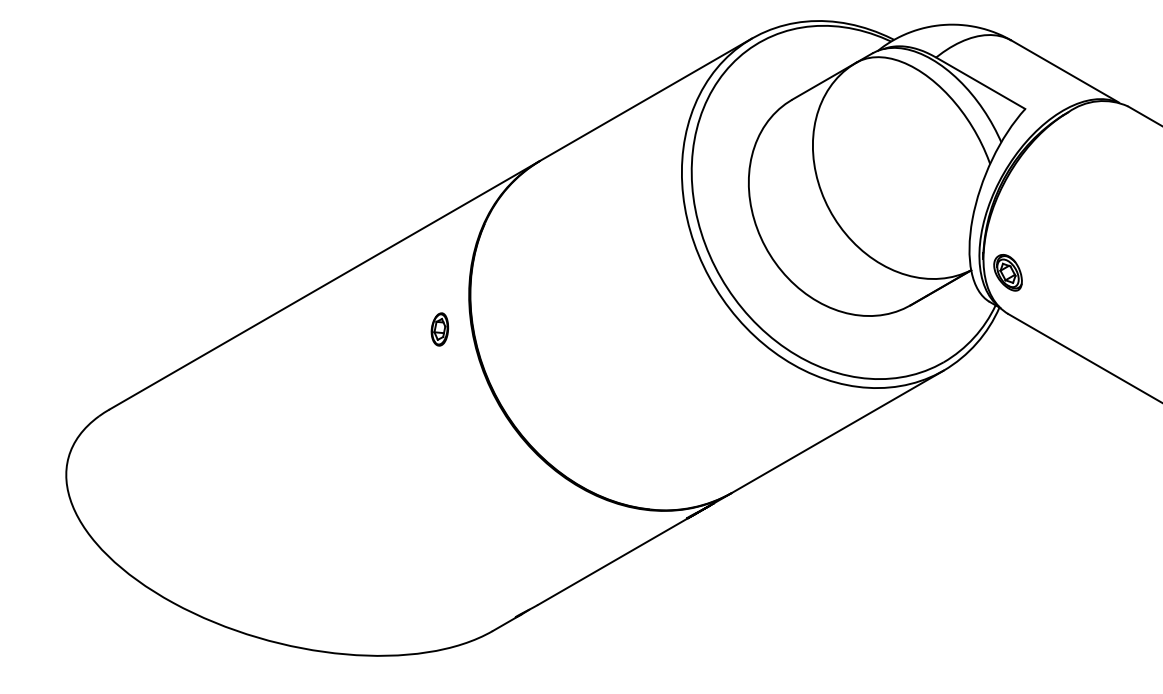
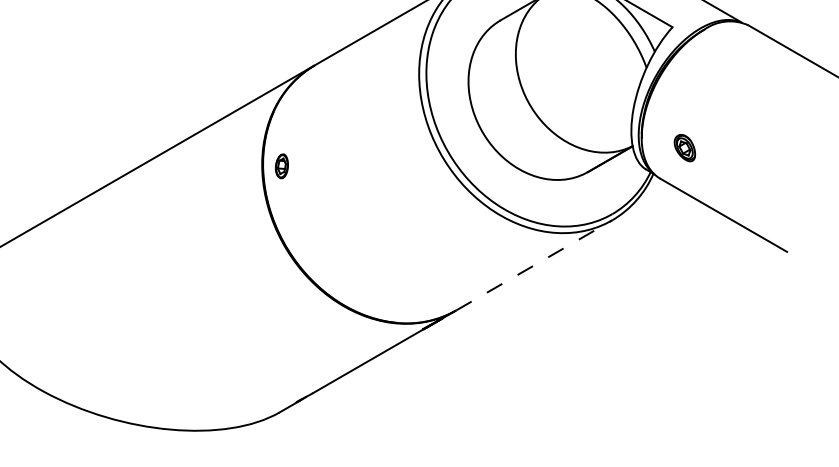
part: (1007, 272) -> (684, 147), moved
part: (439, 329) -> (281, 166), moved
line: (838, 431) -> (534, 265), solid -> dashed

